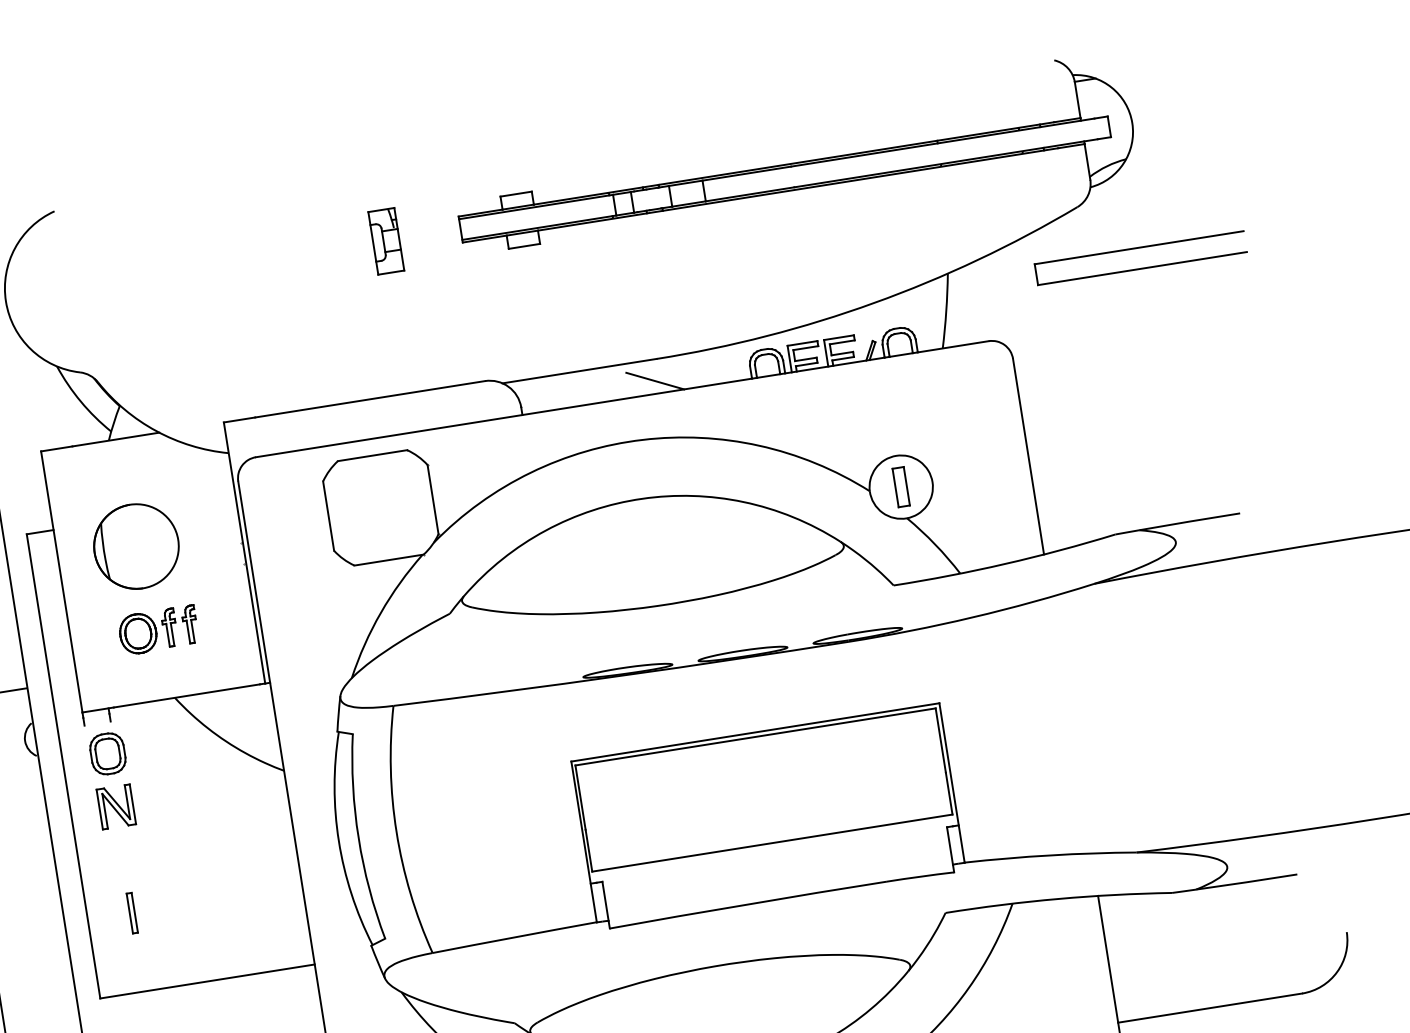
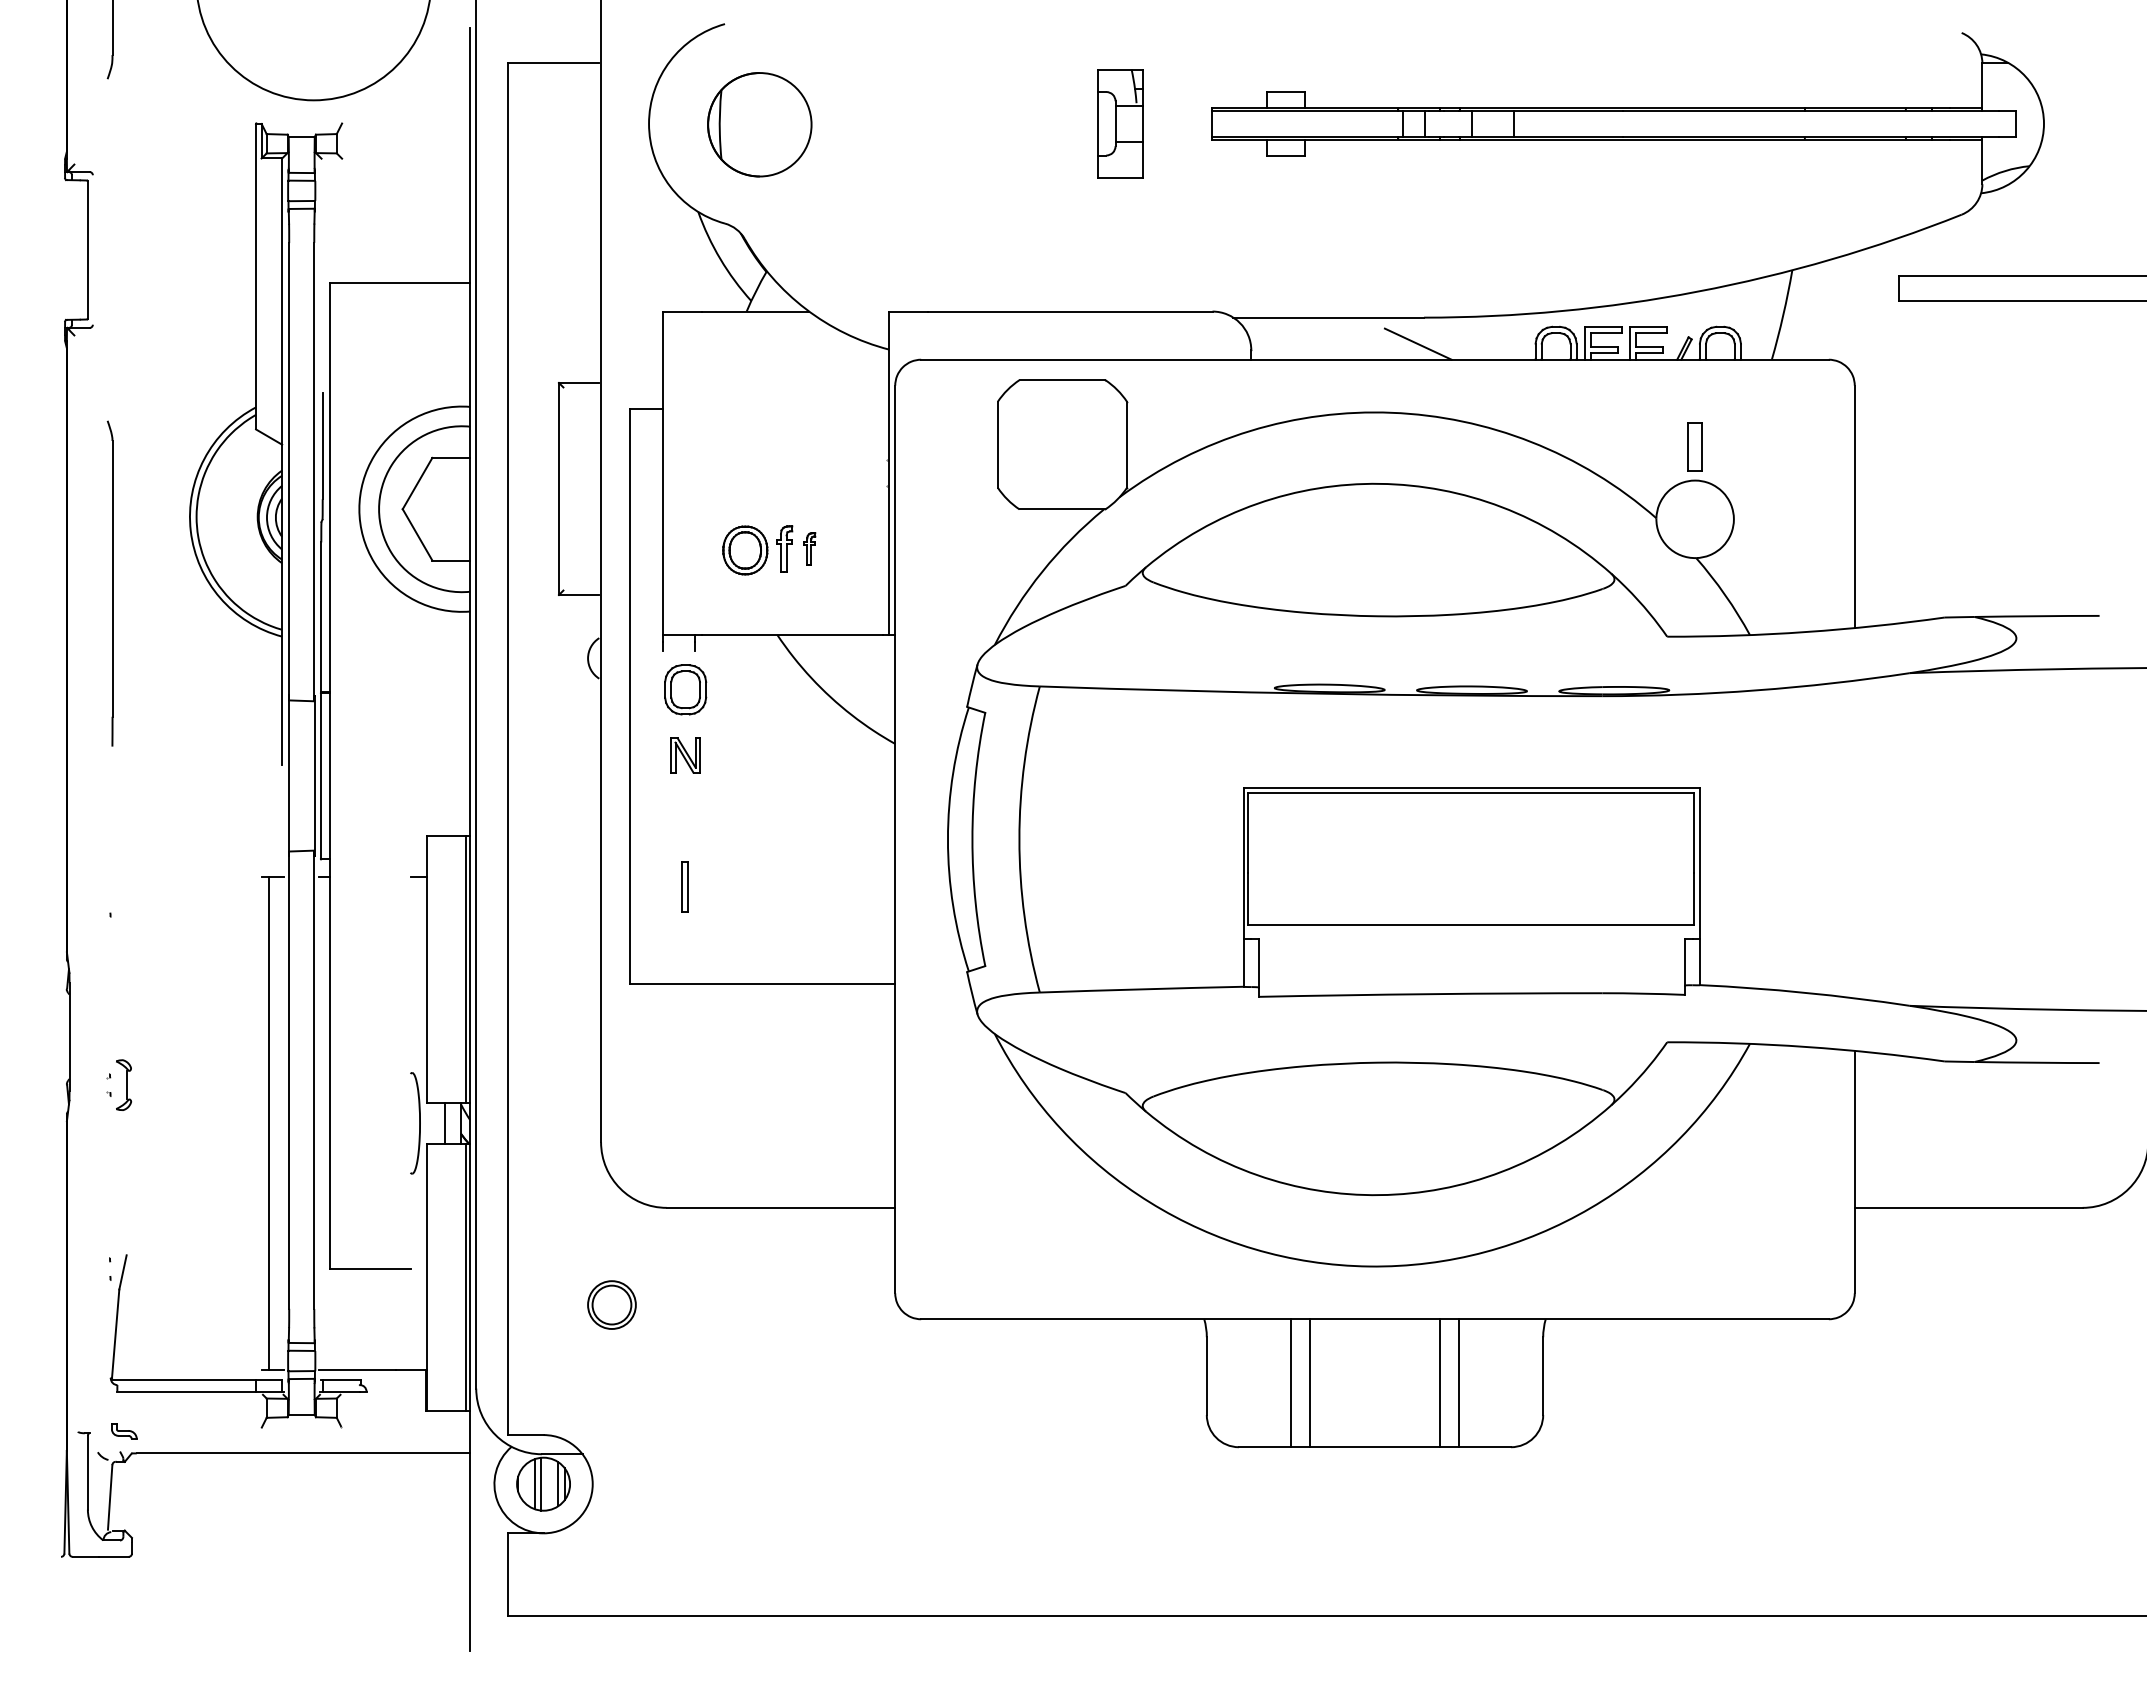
part: (385, 241) -> (1119, 123), size x1.4
part: (900, 486) -> (1694, 446), moved
part: (136, 546) -> (759, 124), moved
part: (189, 623) -> (809, 548), size x0.7
part: (116, 806) -> (685, 755), size x0.7

